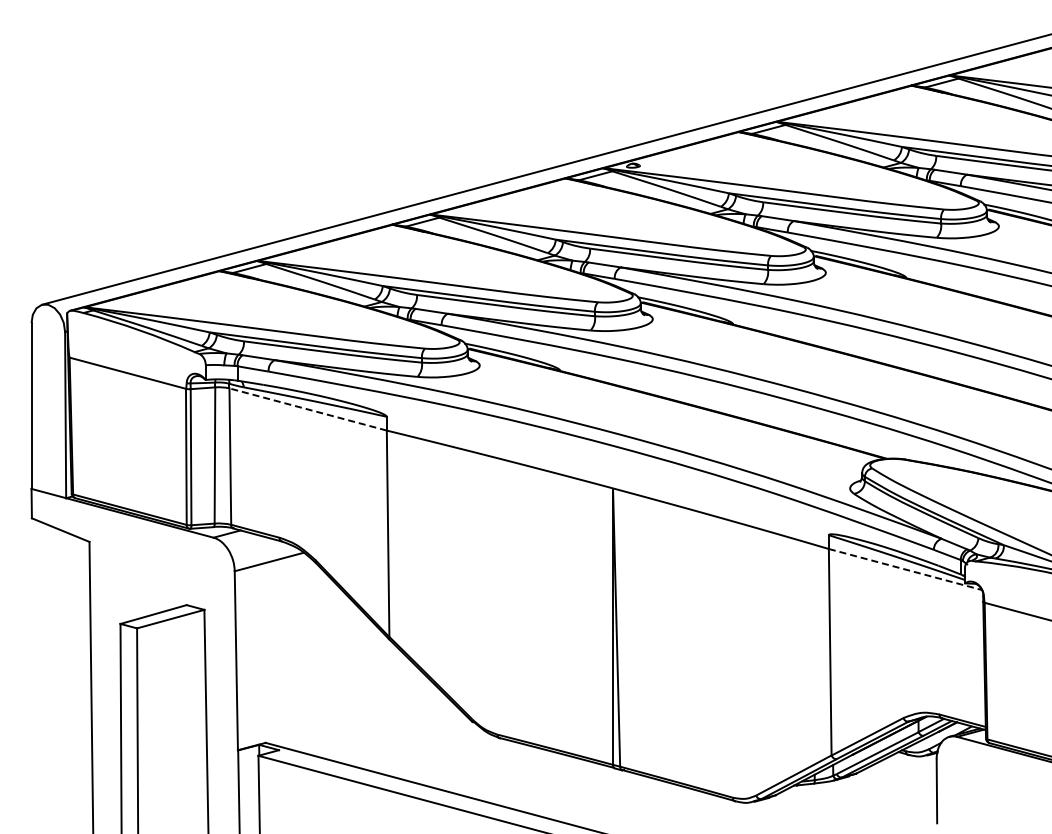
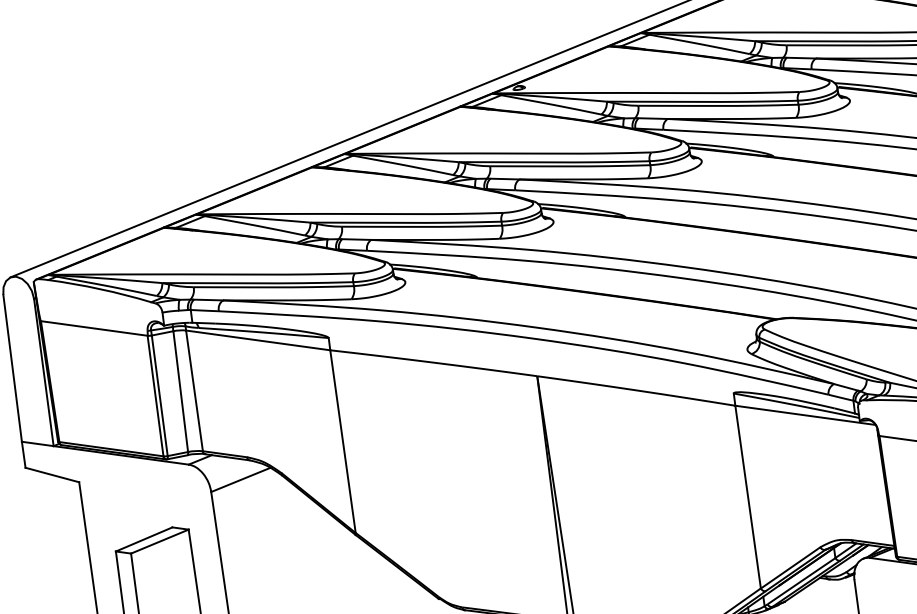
line: (307, 409) -> (257, 340), dashed -> solid
line: (905, 569) -> (805, 415), dashed -> solid

